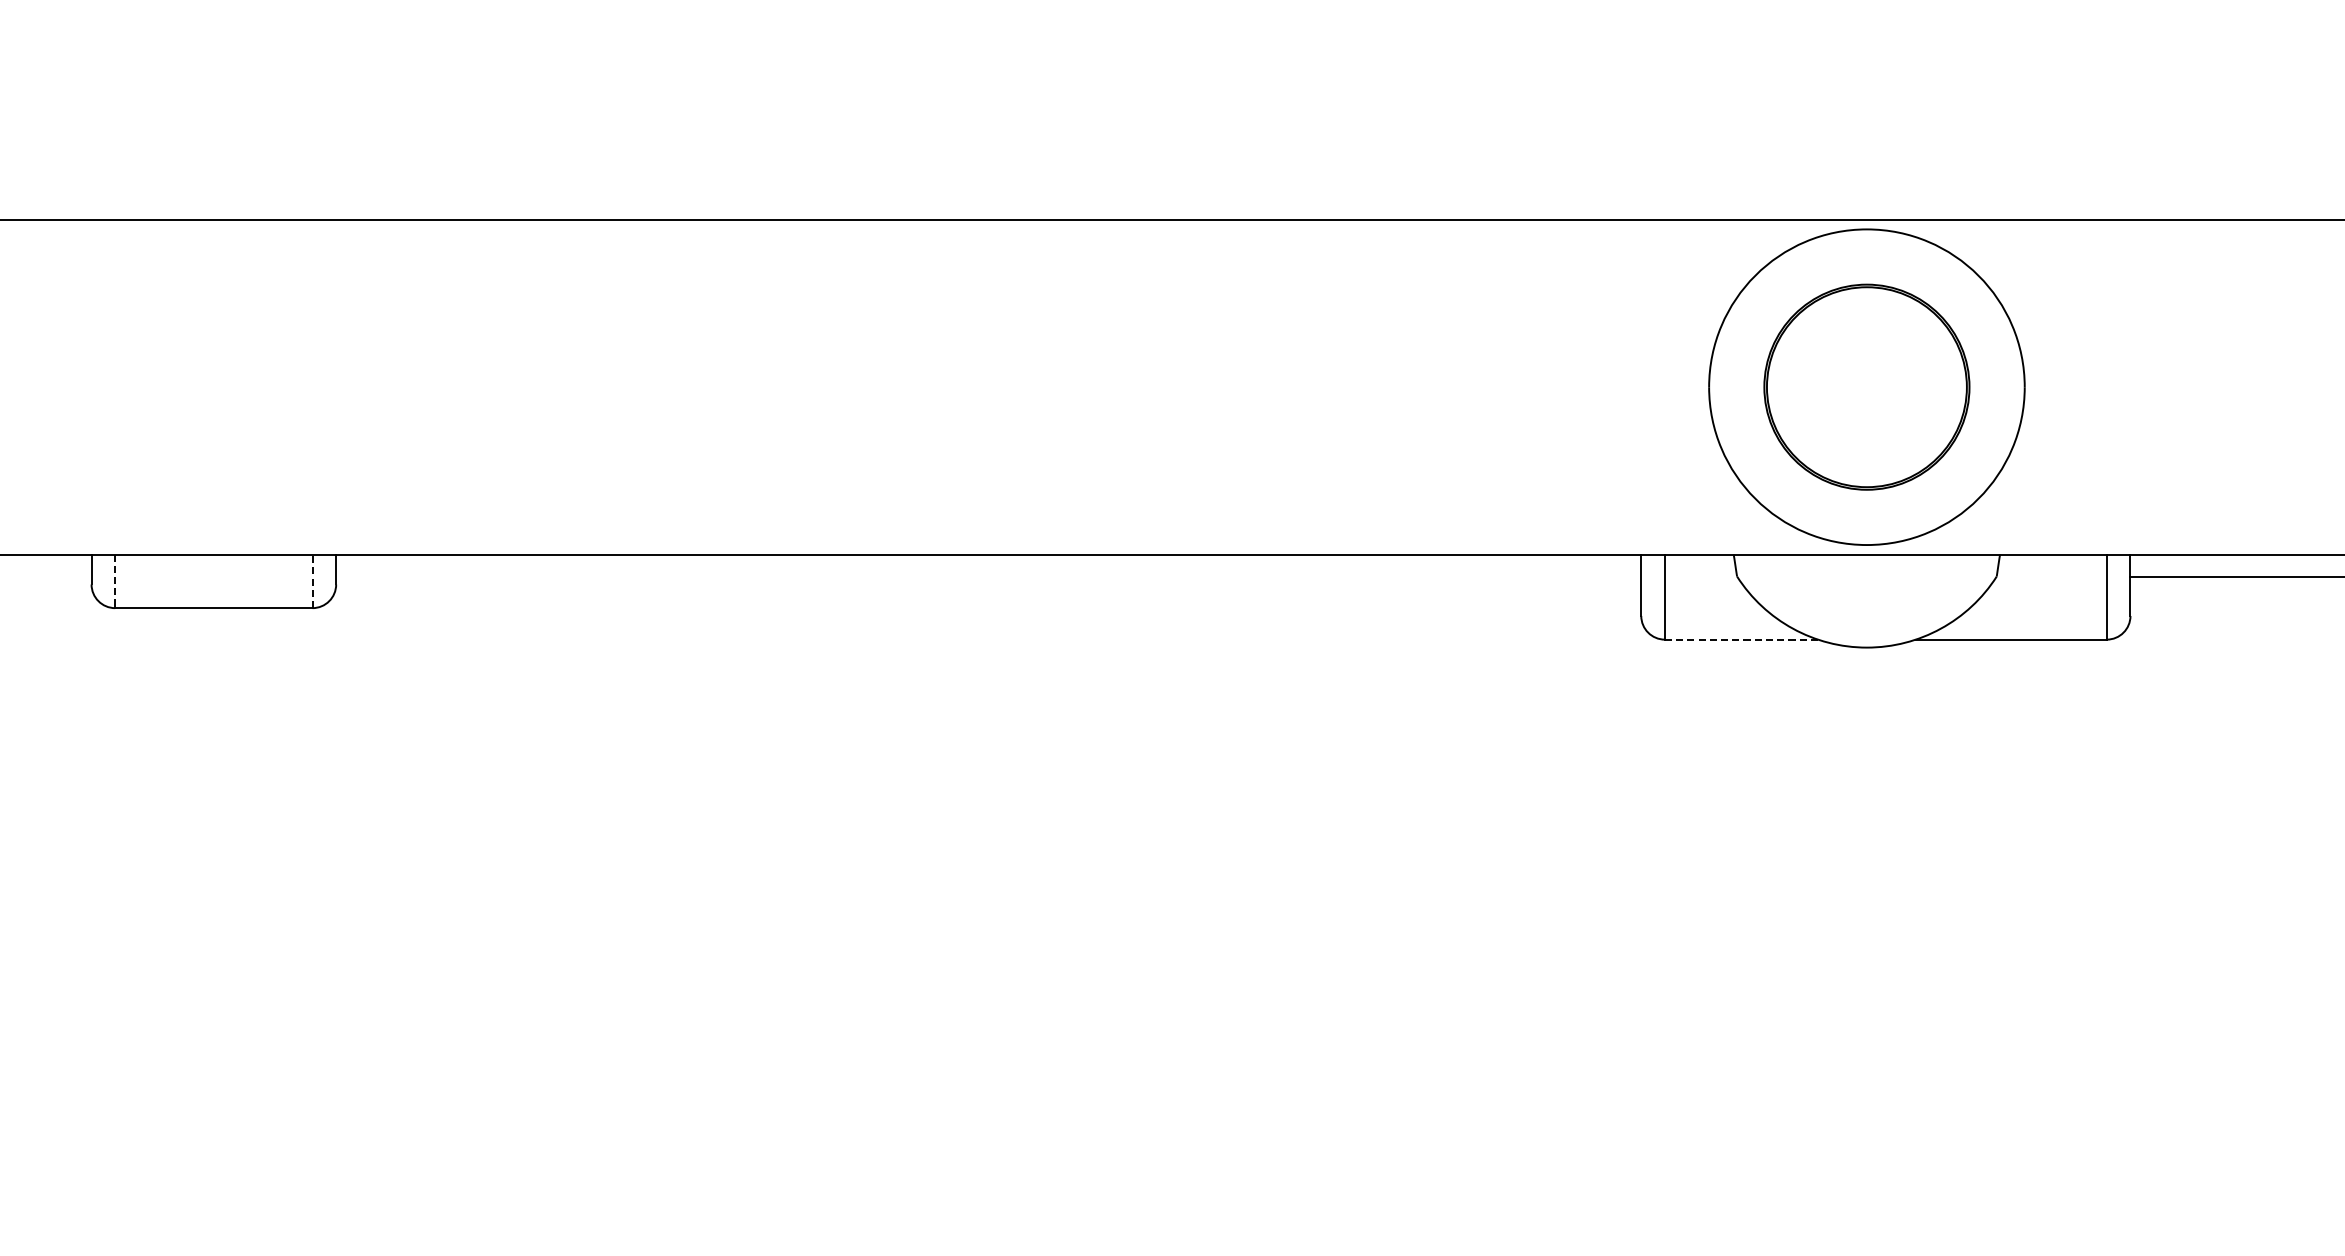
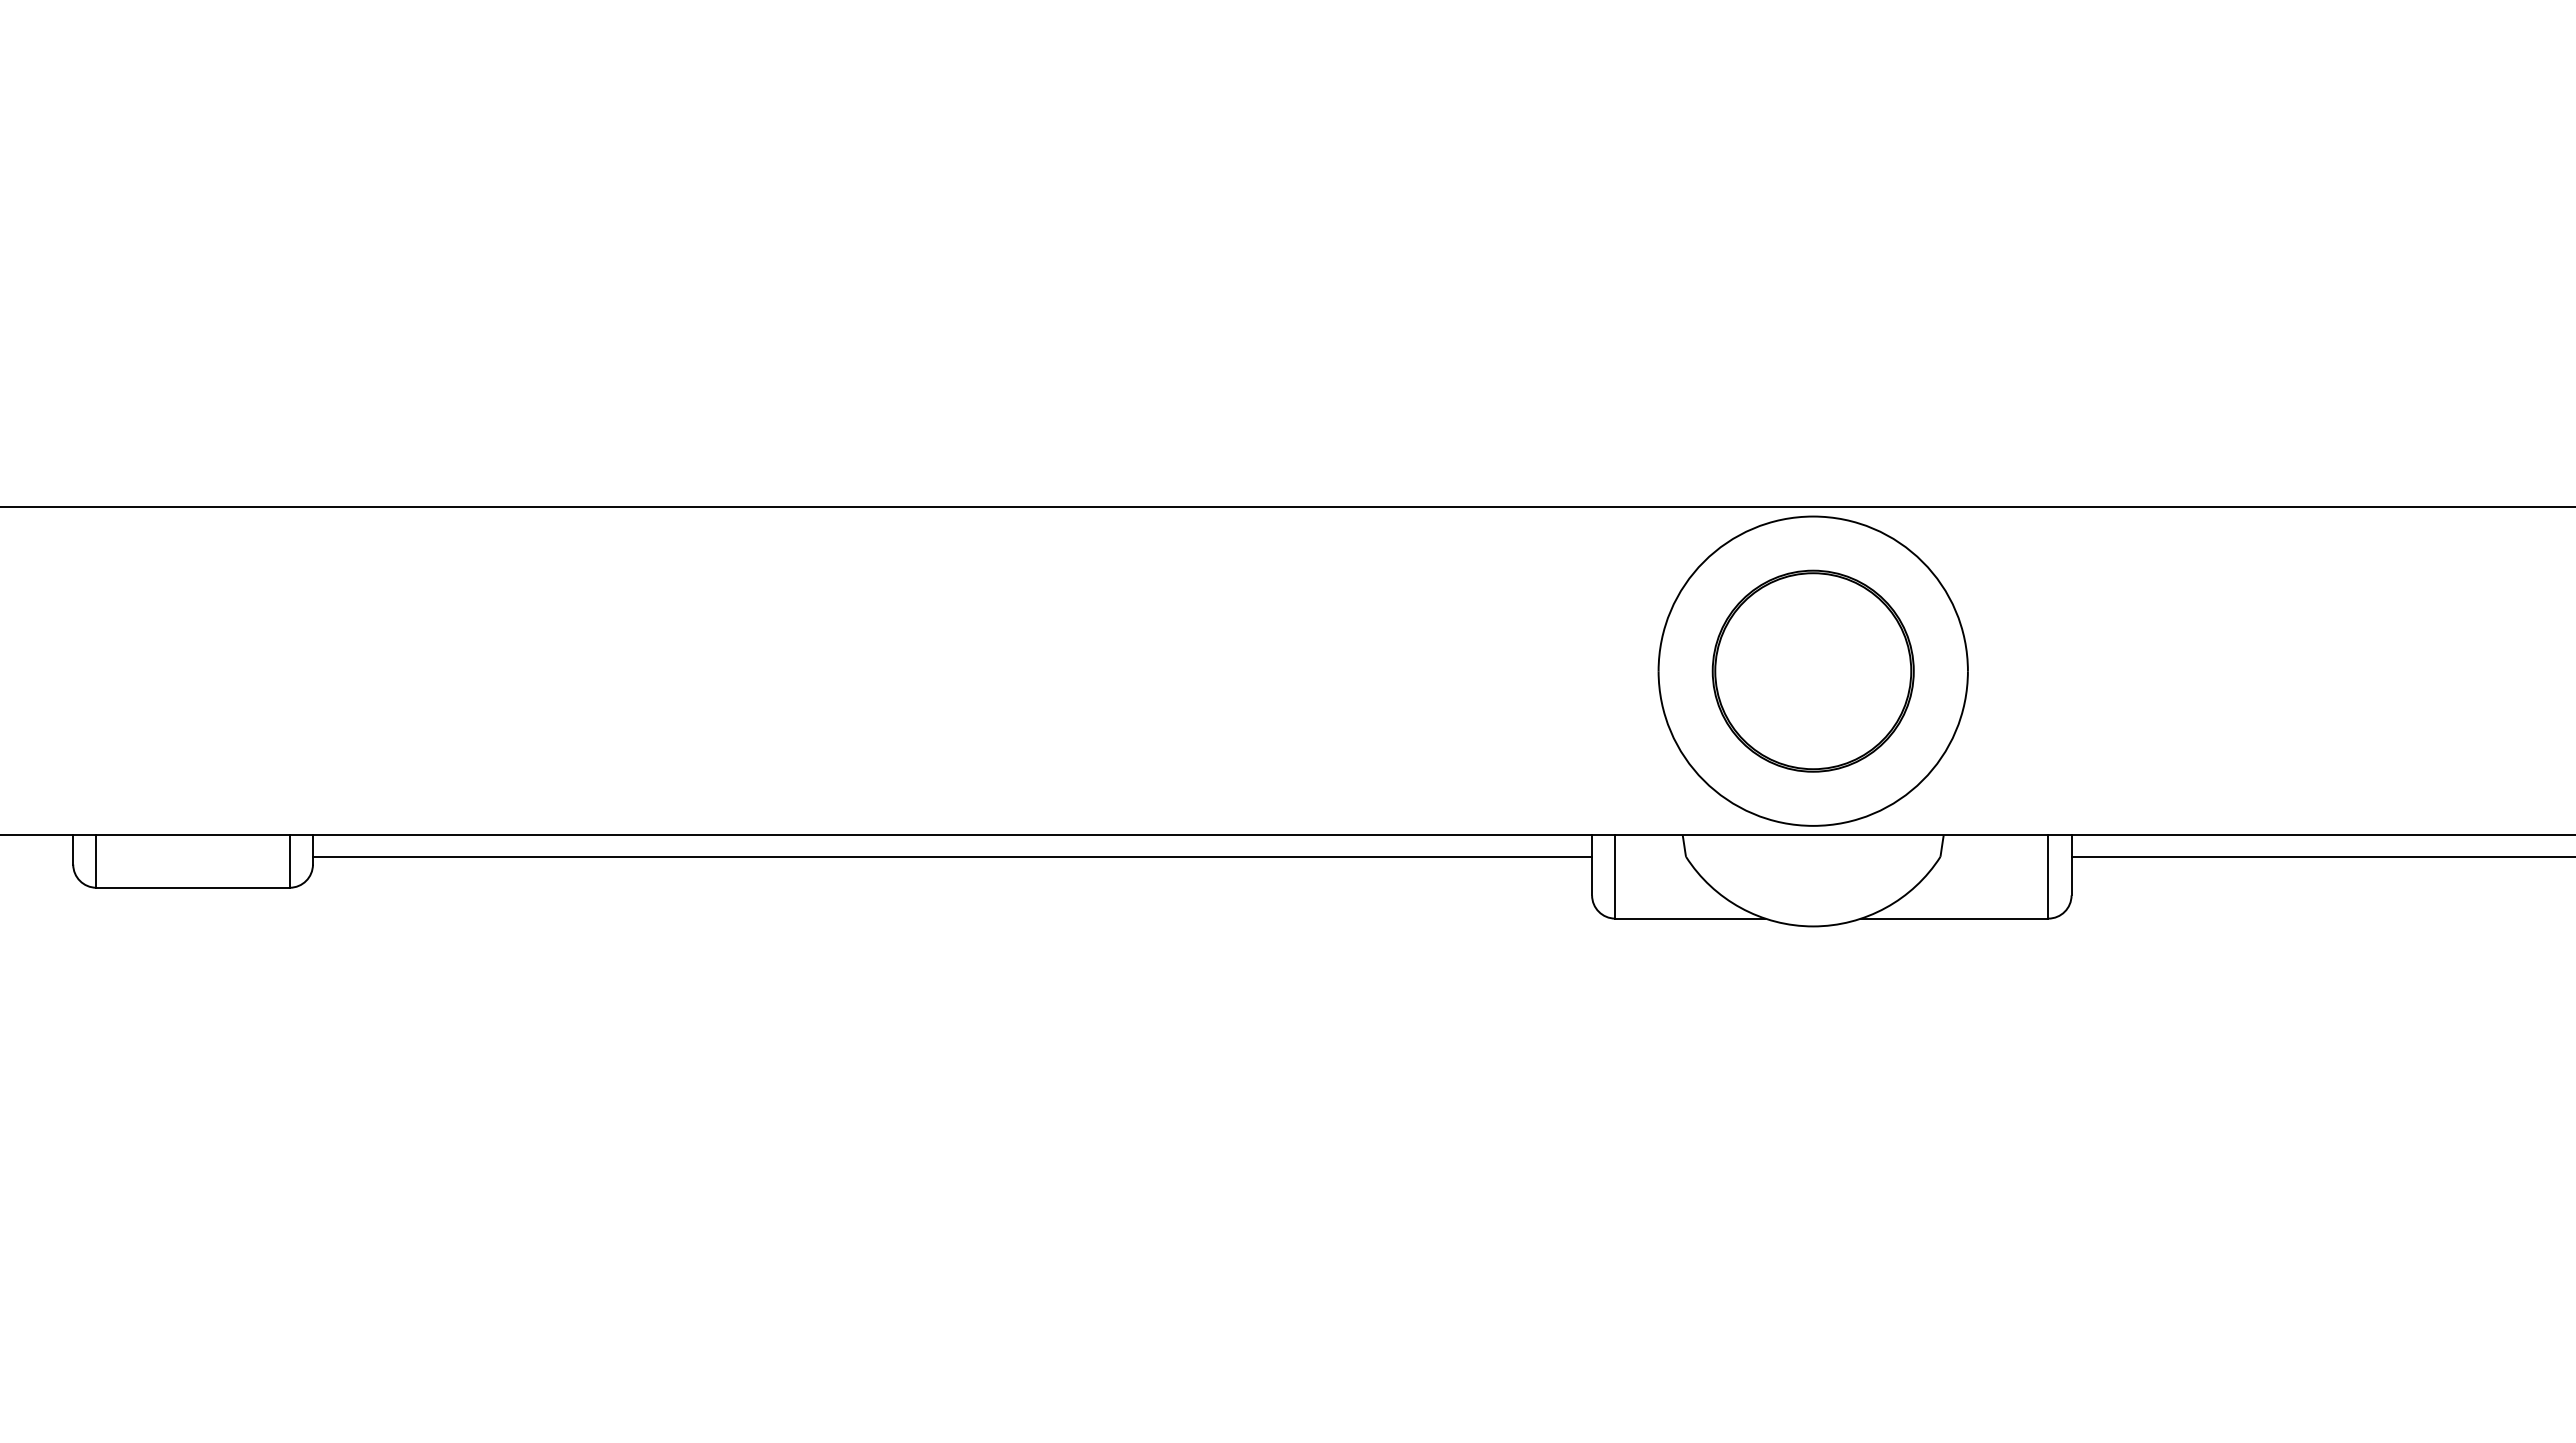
line: (988, 576) -> (952, 856), added
line: (312, 580) -> (289, 860), dashed -> solid
line: (115, 581) -> (96, 861), dashed -> solid
line: (1741, 639) -> (1690, 918), dashed -> solid

